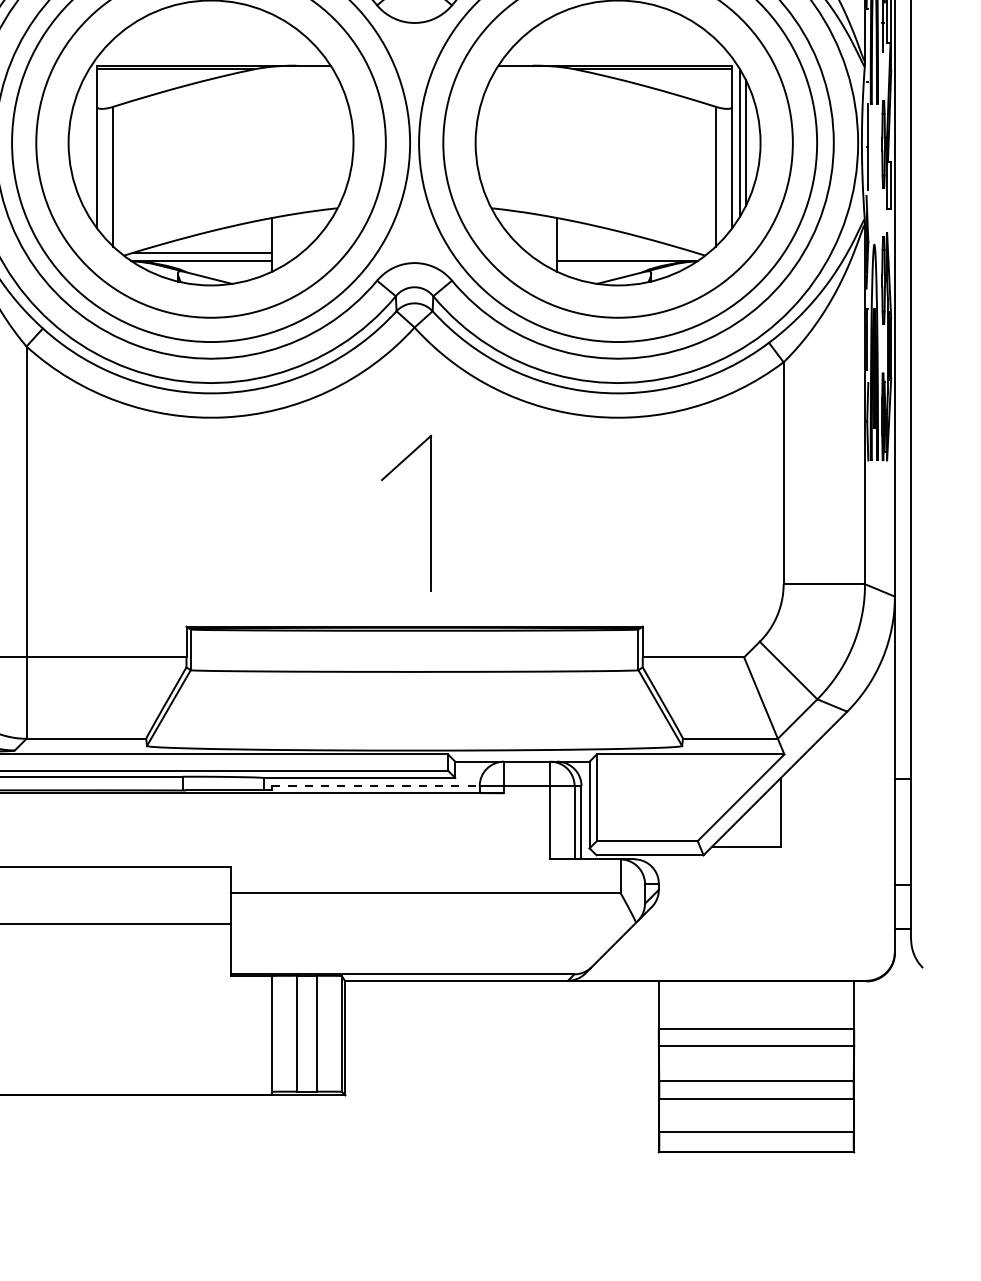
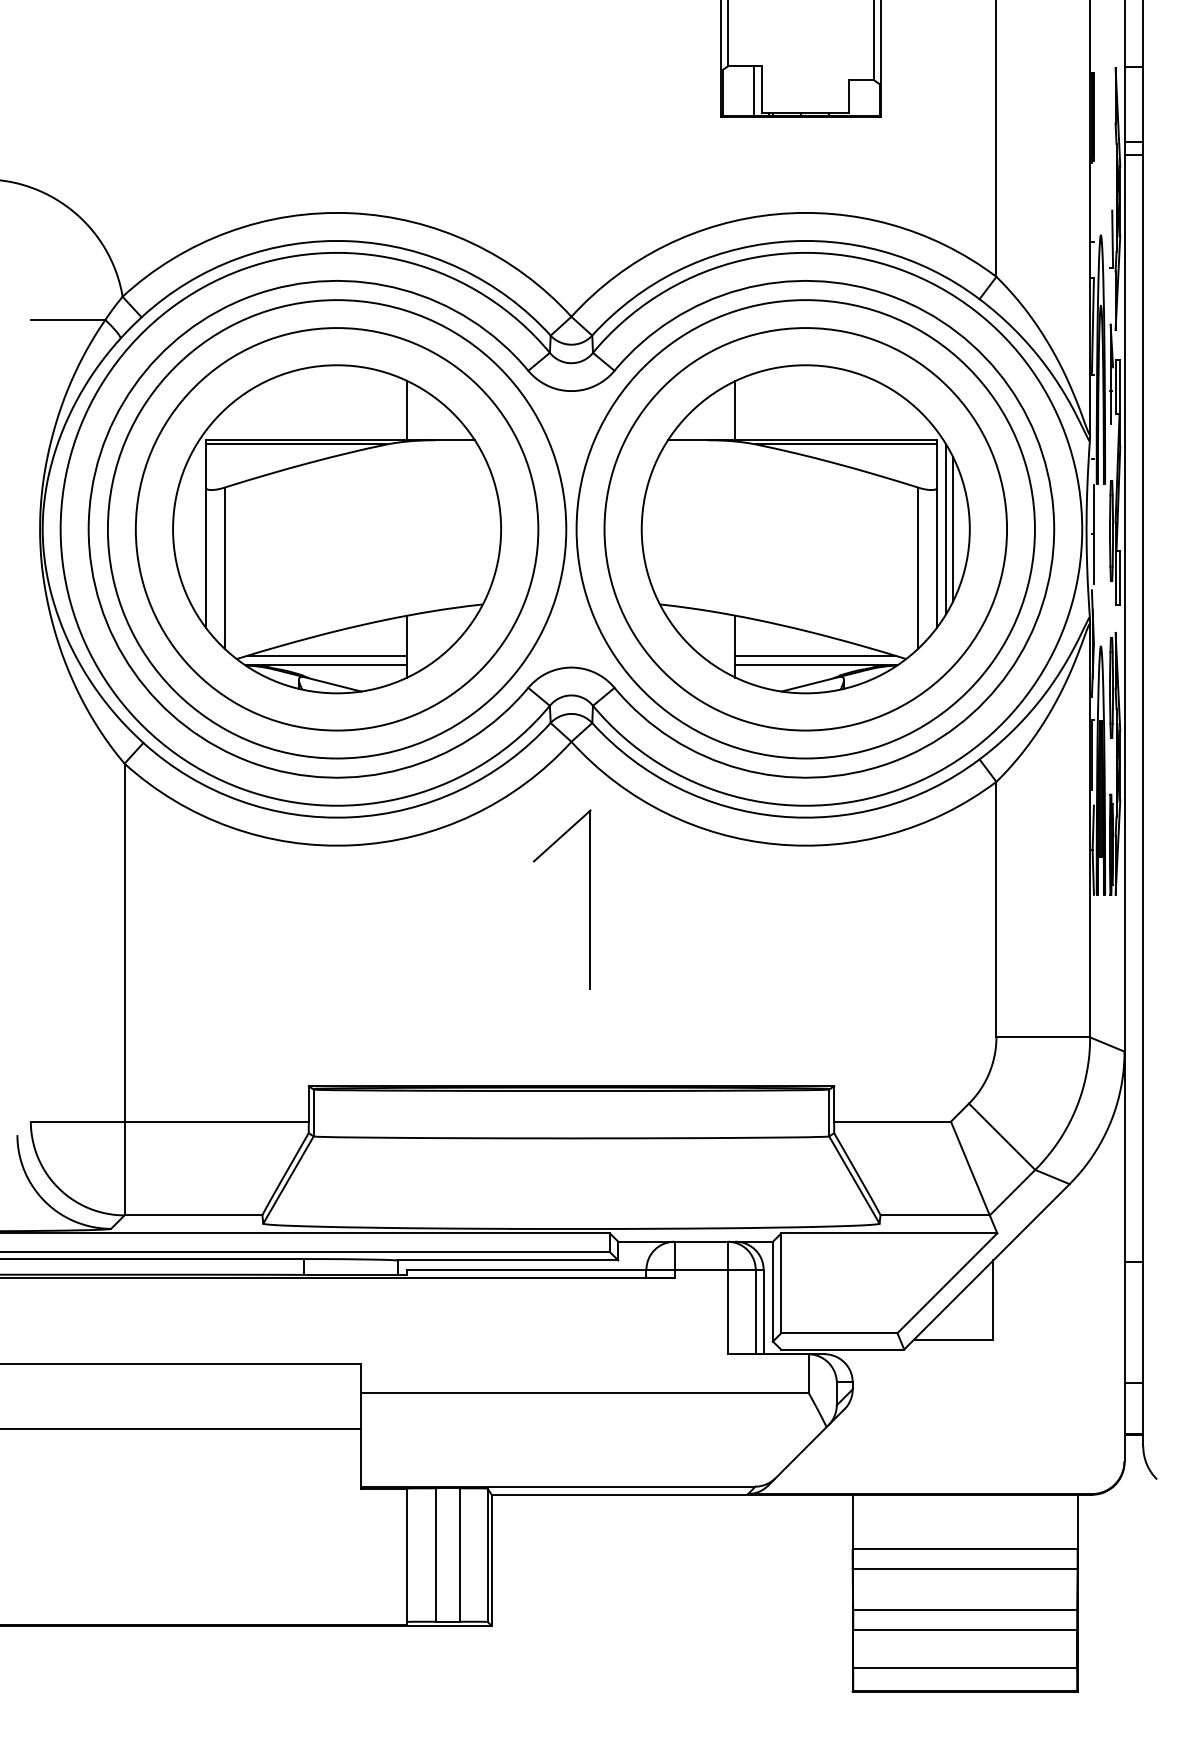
line: (272, 39) -> (407, 410), added
line: (557, 39) -> (735, 410), added
line: (626, 252) -> (815, 655), added
part: (430, 513) -> (589, 899), moved
line: (375, 785) -> (526, 1269), dashed -> solid

